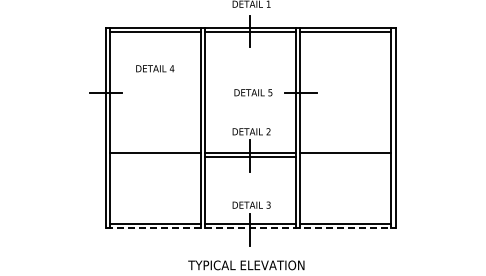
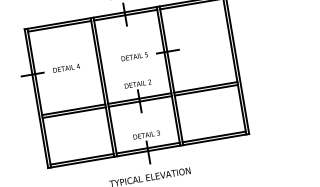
text: (155, 68) -> (66, 68), moved
line: (155, 156) -> (74, 112), added
line: (345, 156) -> (206, 90), added
line: (250, 228) -> (148, 151), dashed -> solid

